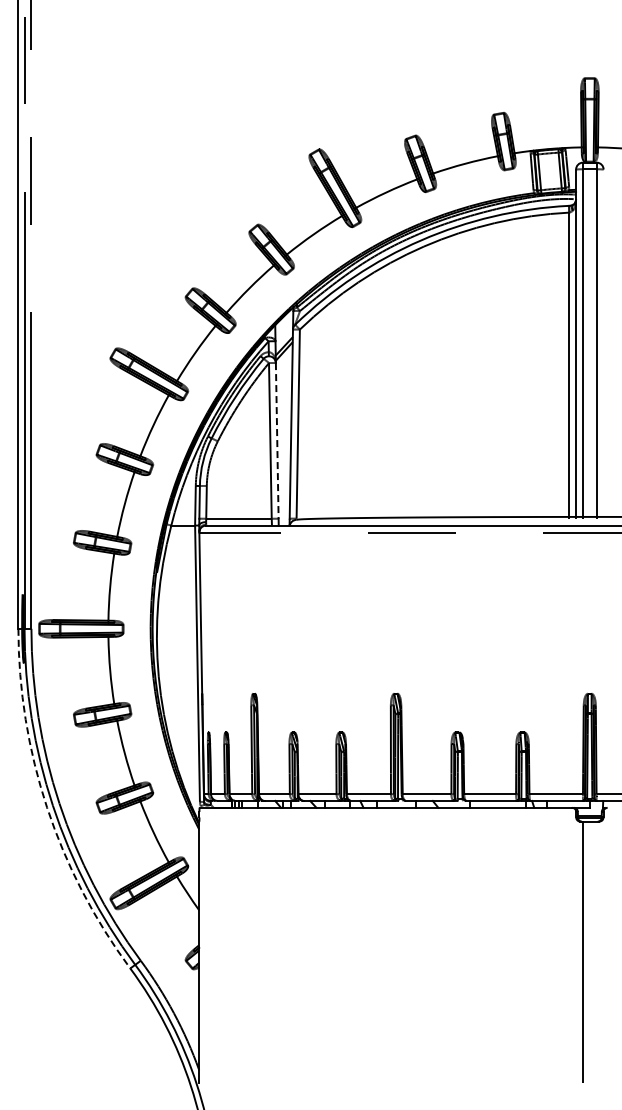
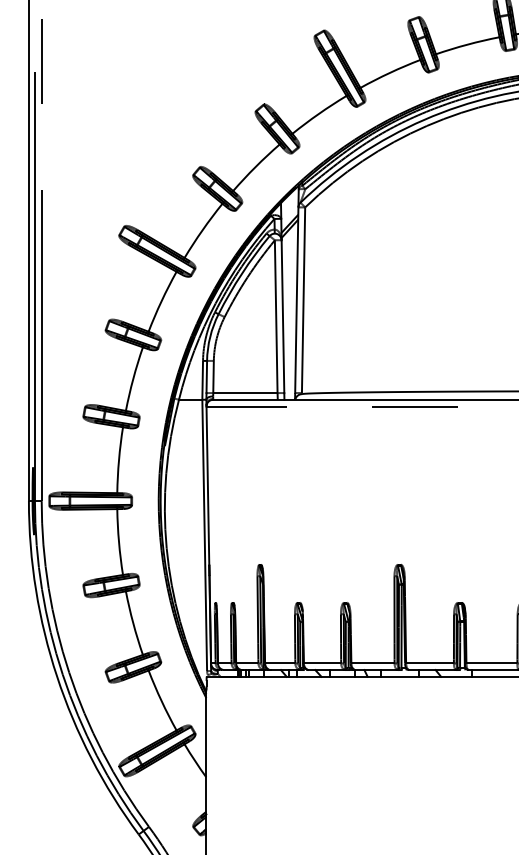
line: (277, 440) -> (283, 316), dashed -> solid
arc: (47, 807) -> (57, 676), dashed -> solid

